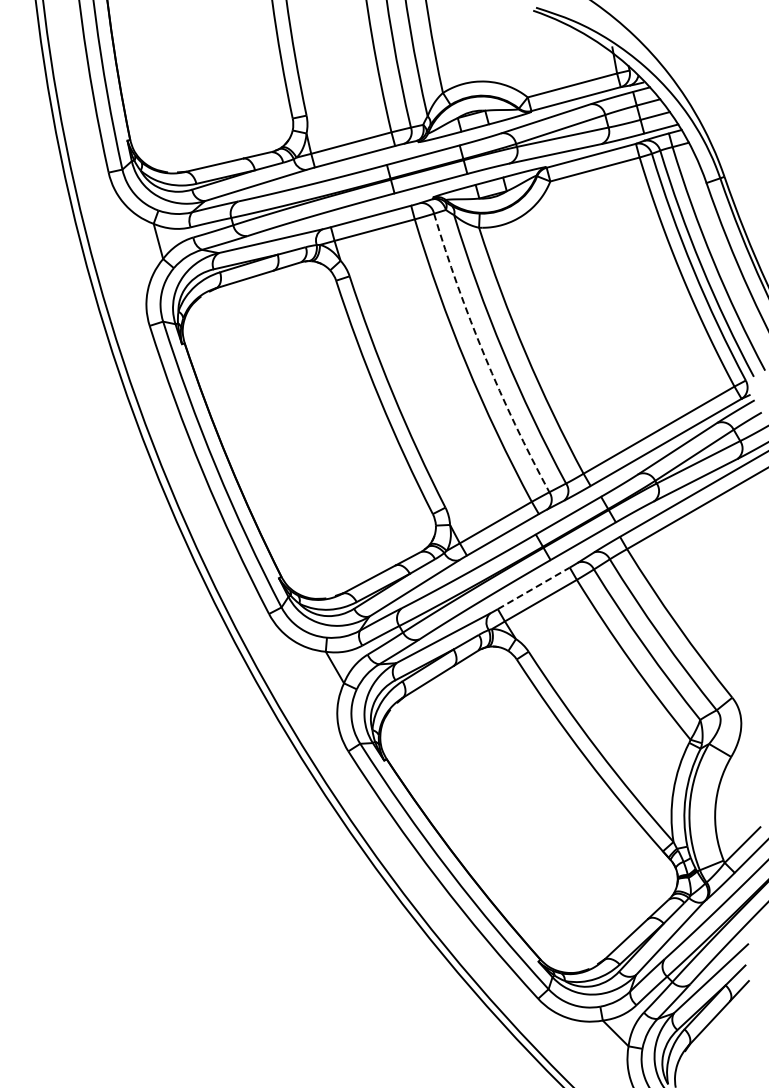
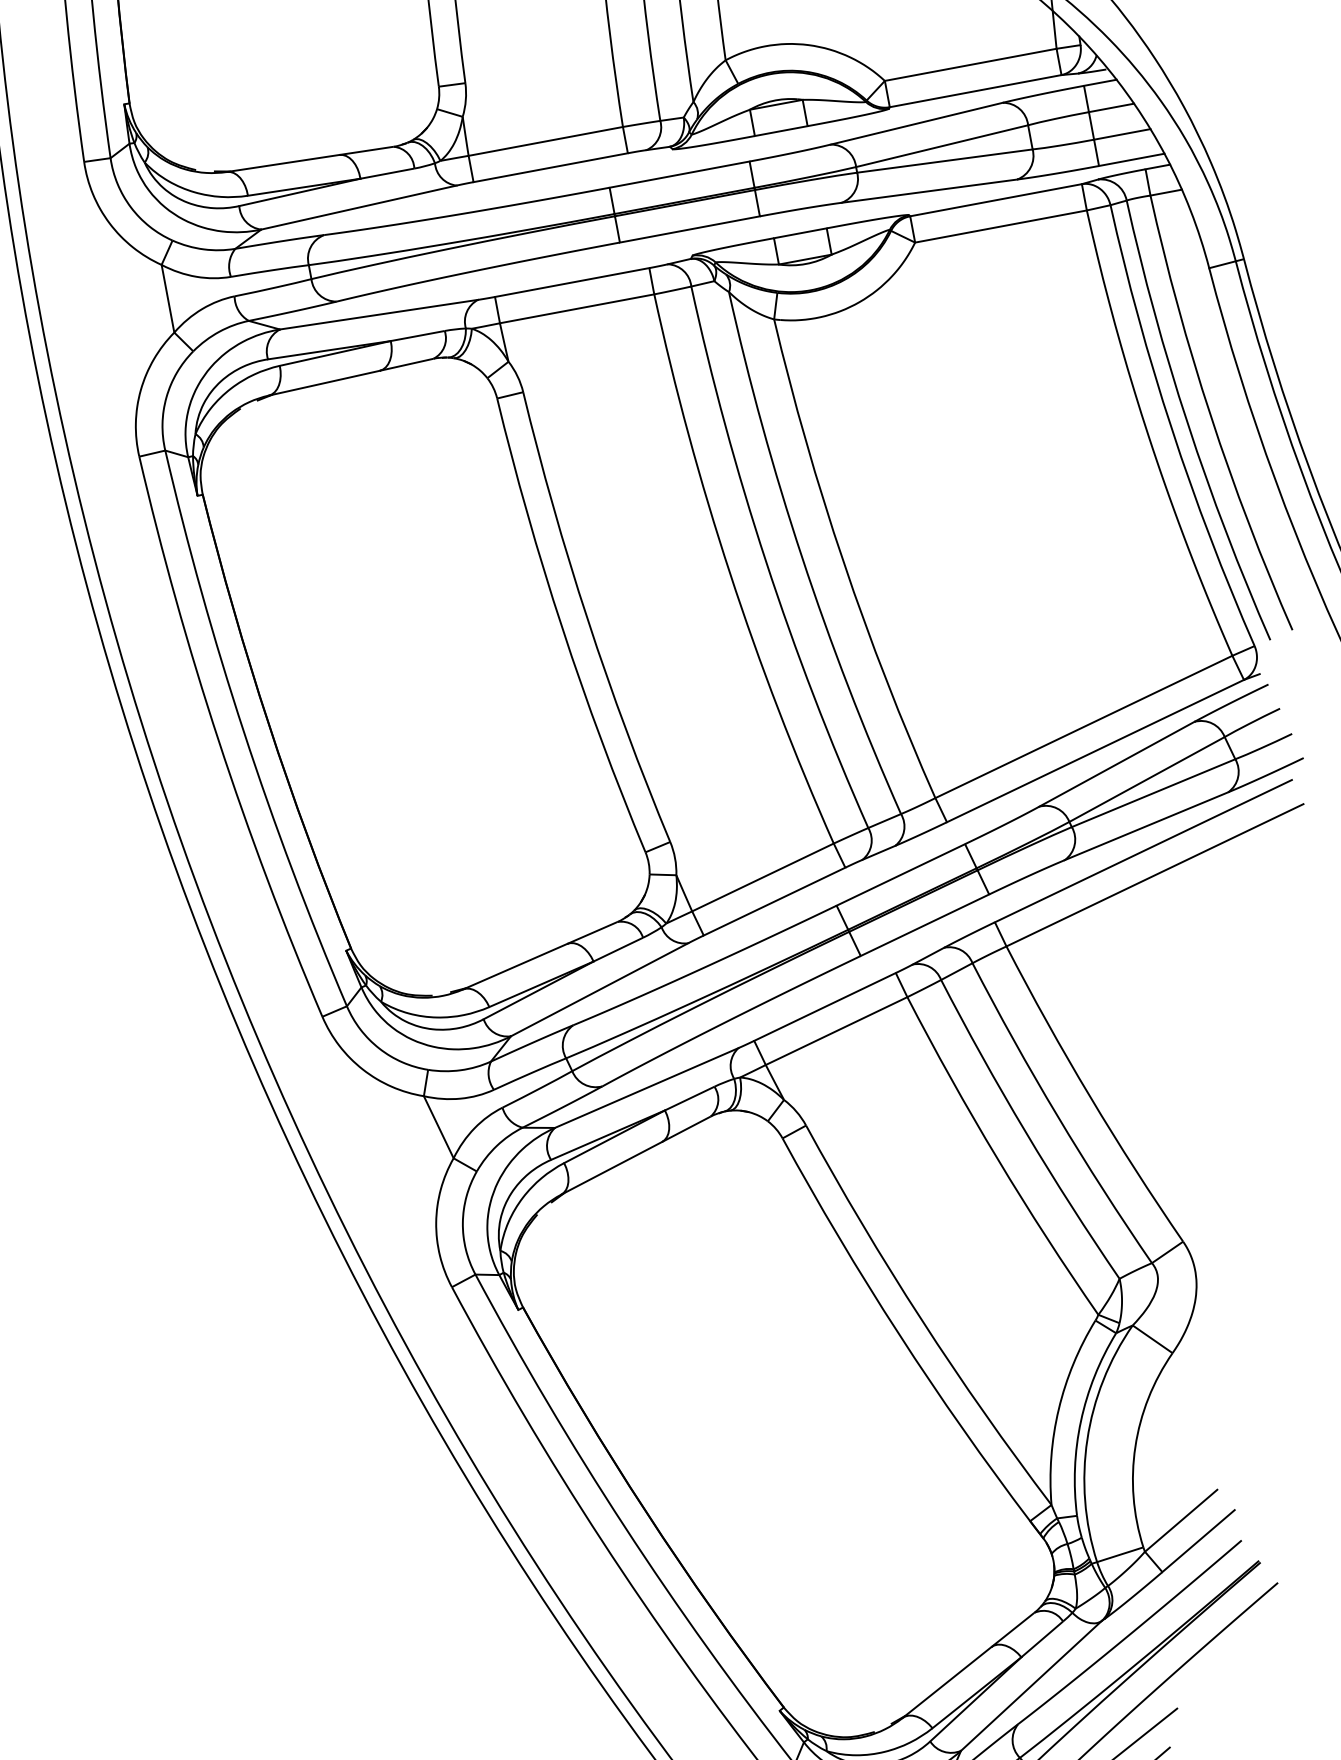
arc: (484, 355) -> (765, 560), dashed -> solid
line: (533, 588) -> (824, 1007), dashed -> solid

